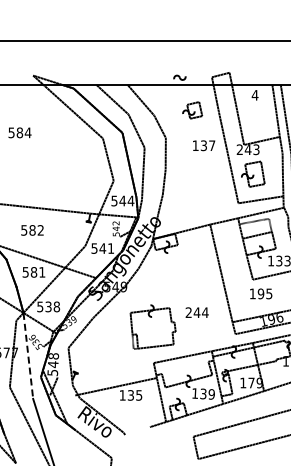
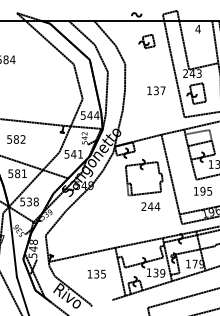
text: (204, 145) -> (156, 90), moved
part: (152, 326) -> (143, 177), moved
line: (28, 356) -> (13, 242), dashed -> solid
line: (115, 386) -> (81, 254), moved

